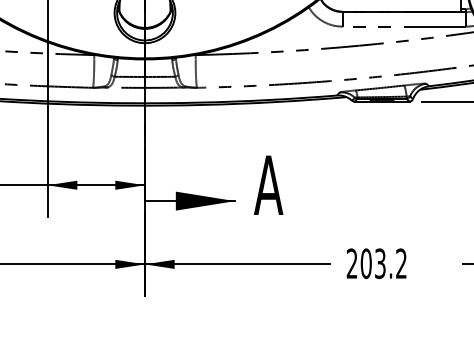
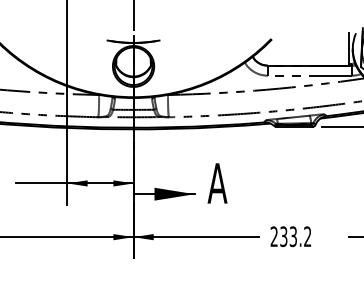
text: (365, 263) -> (283, 236), 203.2 -> 233.2

